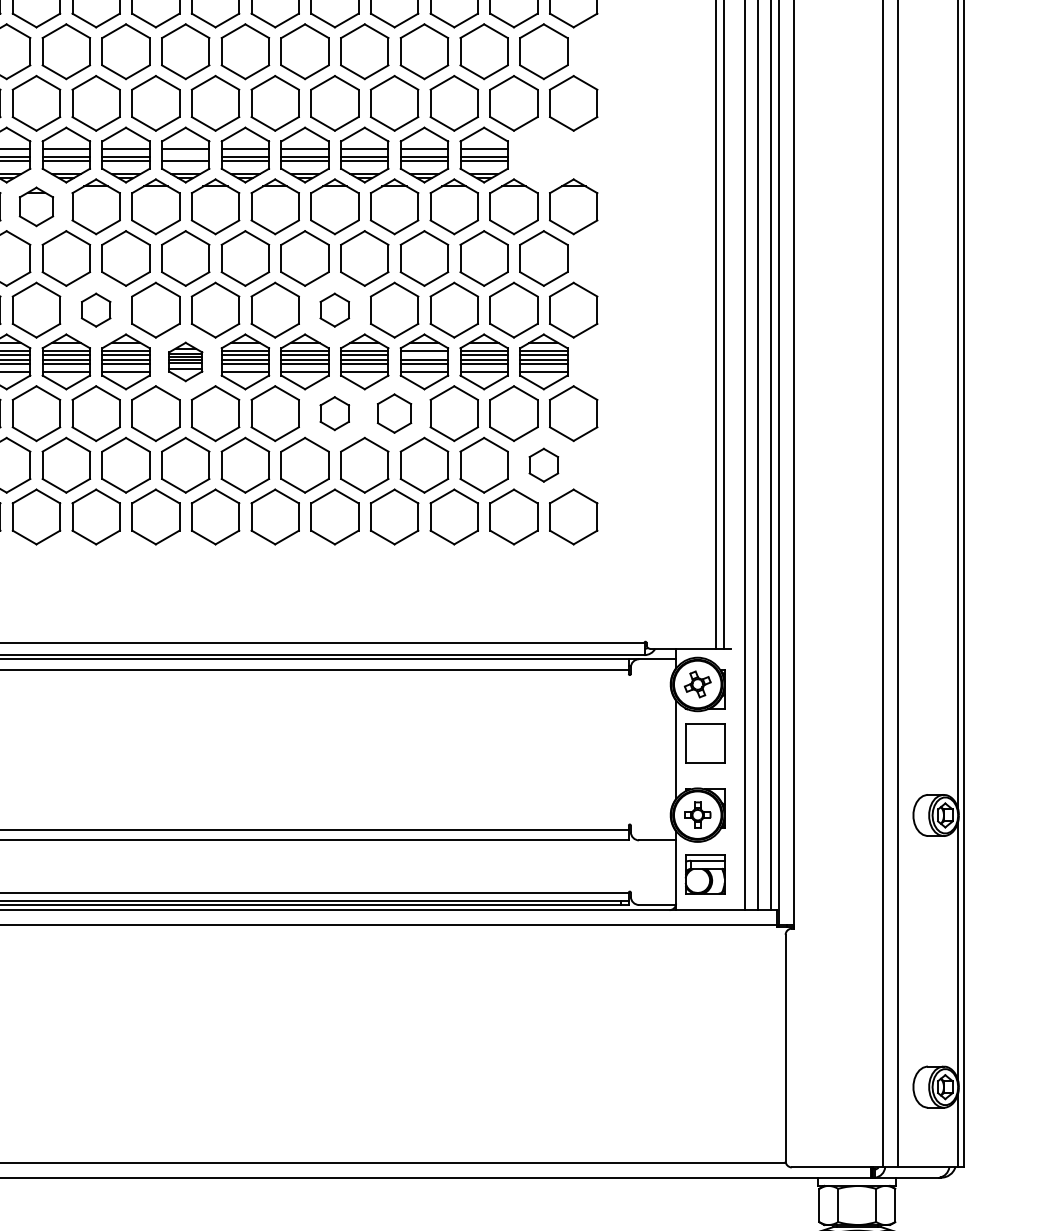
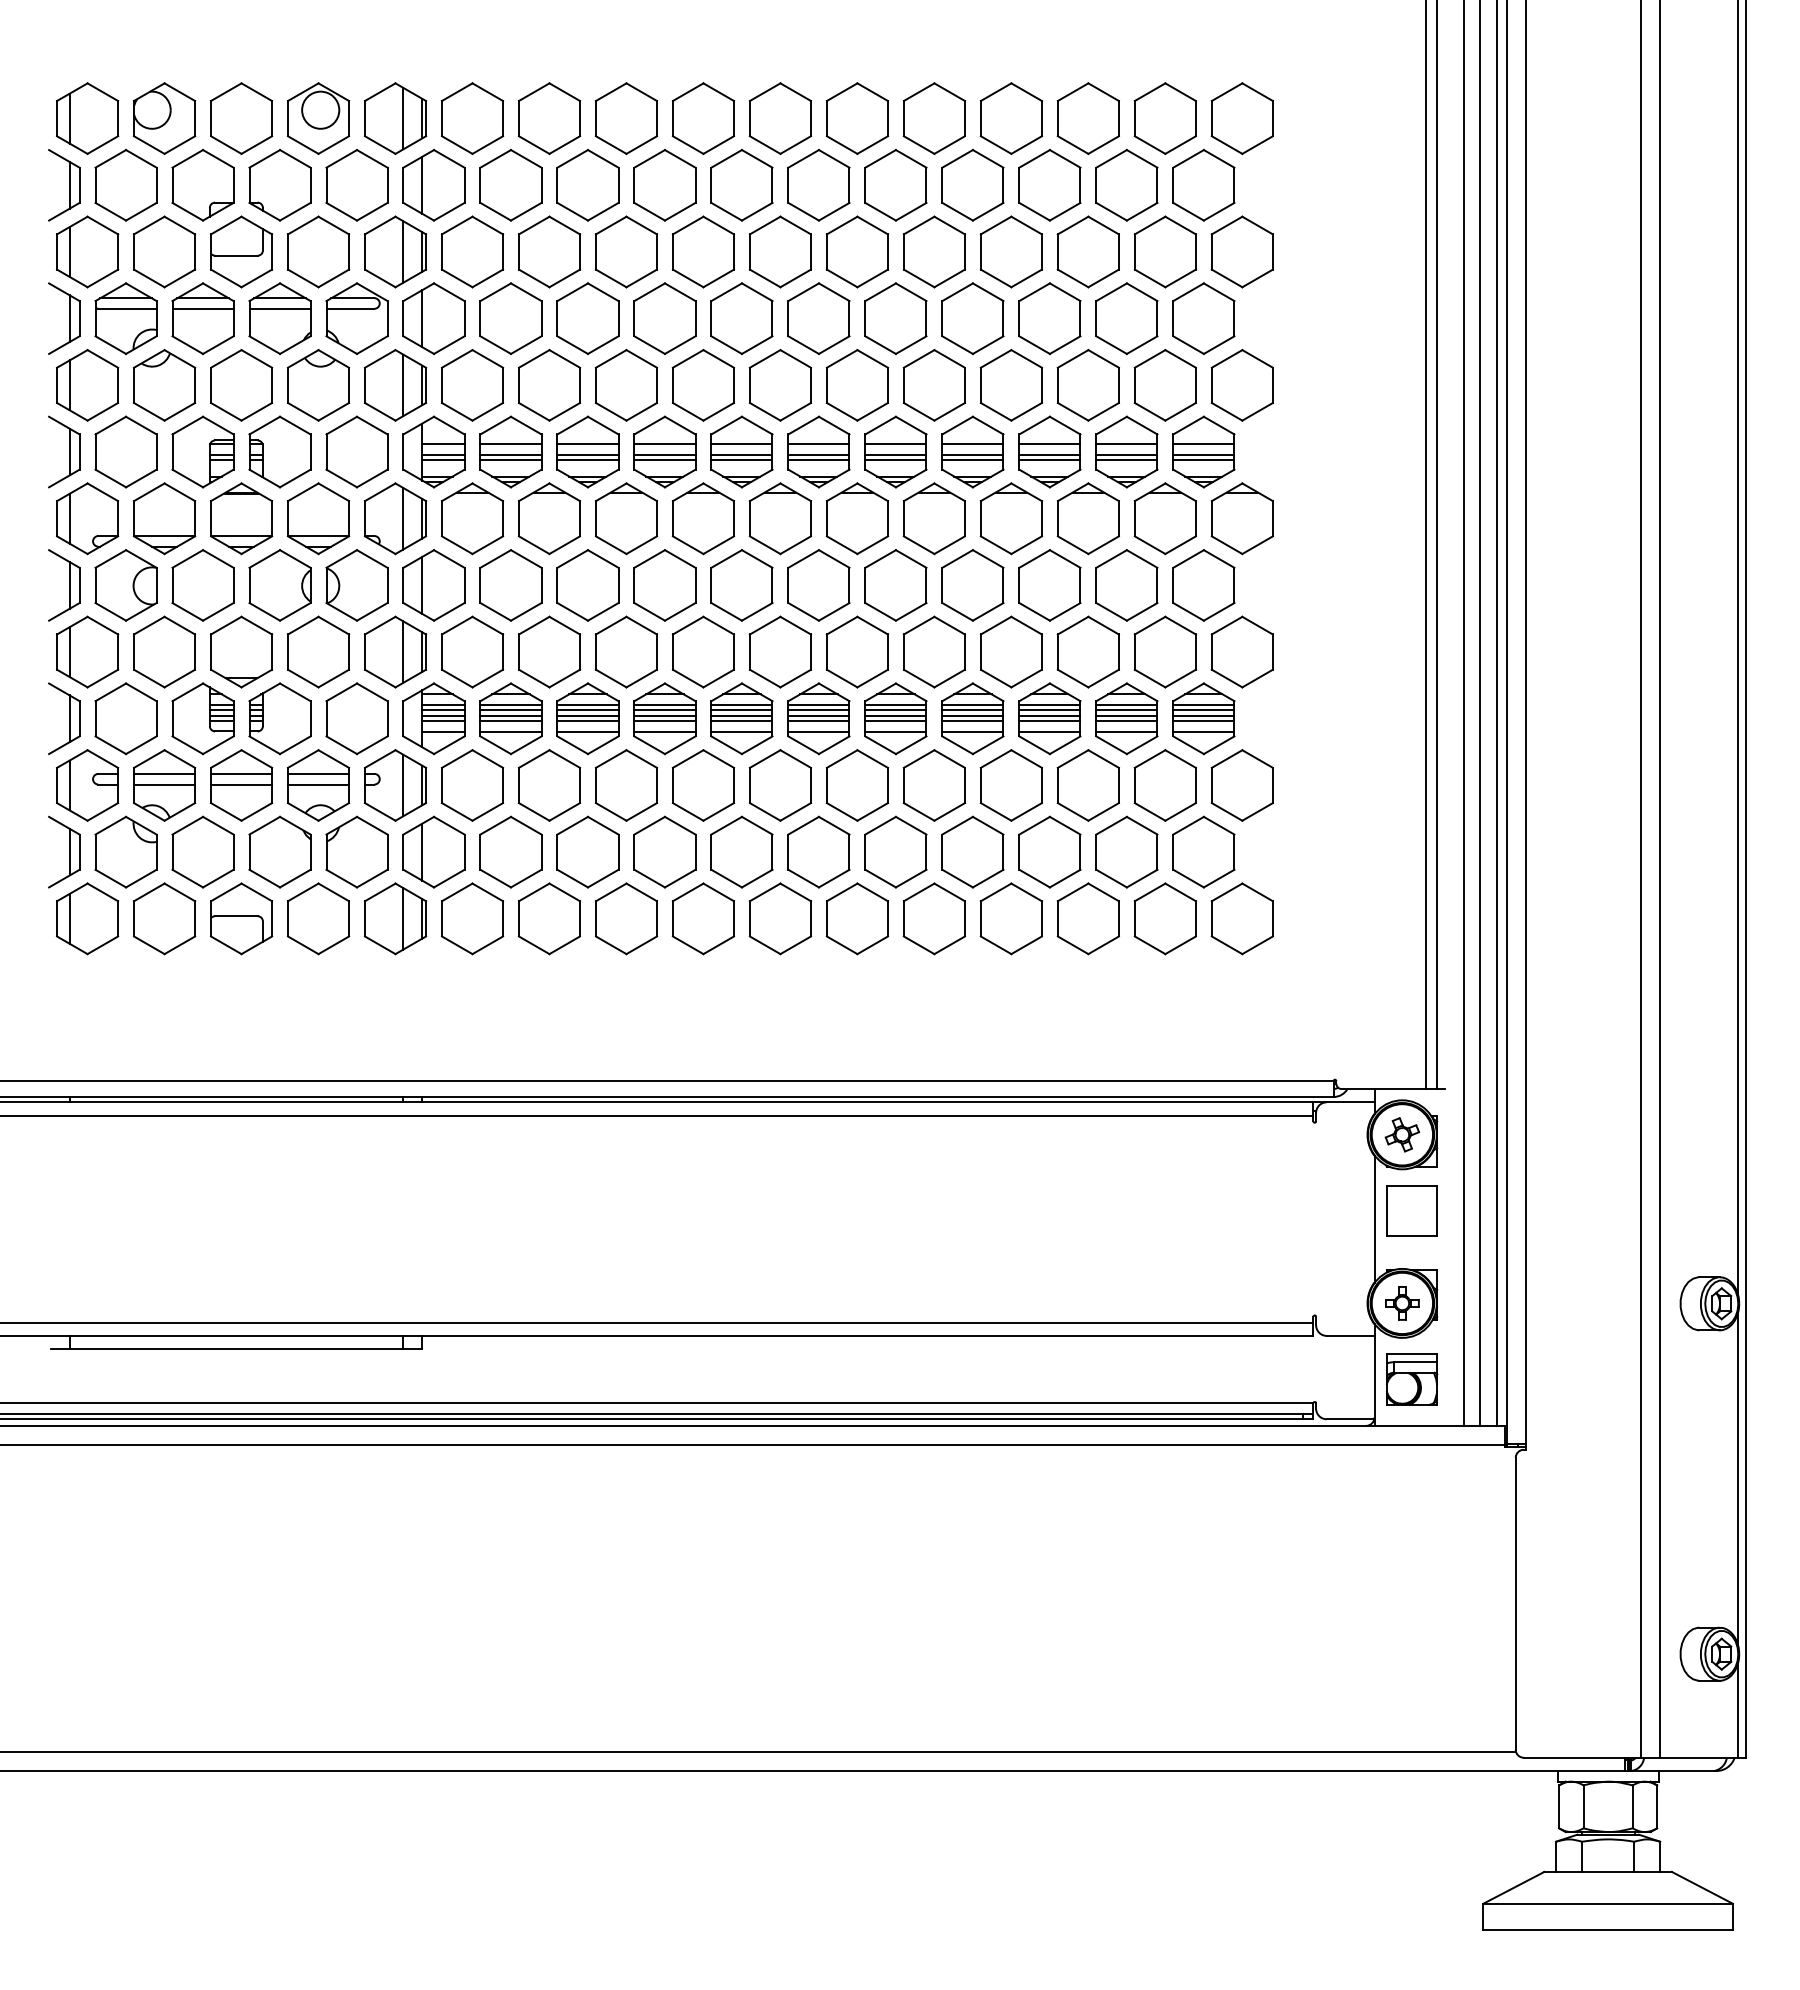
part: (543, 154) -> (1203, 451), added
line: (185, 157) -> (741, 454), added
part: (36, 206) -> (549, 518), size x1.43
part: (96, 309) -> (626, 651), size x1.67
part: (334, 309) -> (933, 651), size x1.67
line: (424, 355) -> (1049, 710), added
part: (185, 361) -> (741, 718), size x1.43
part: (334, 413) -> (933, 785), size x1.67
part: (393, 413) -> (1010, 785), size x1.43
part: (543, 464) -> (1203, 851), size x1.67

